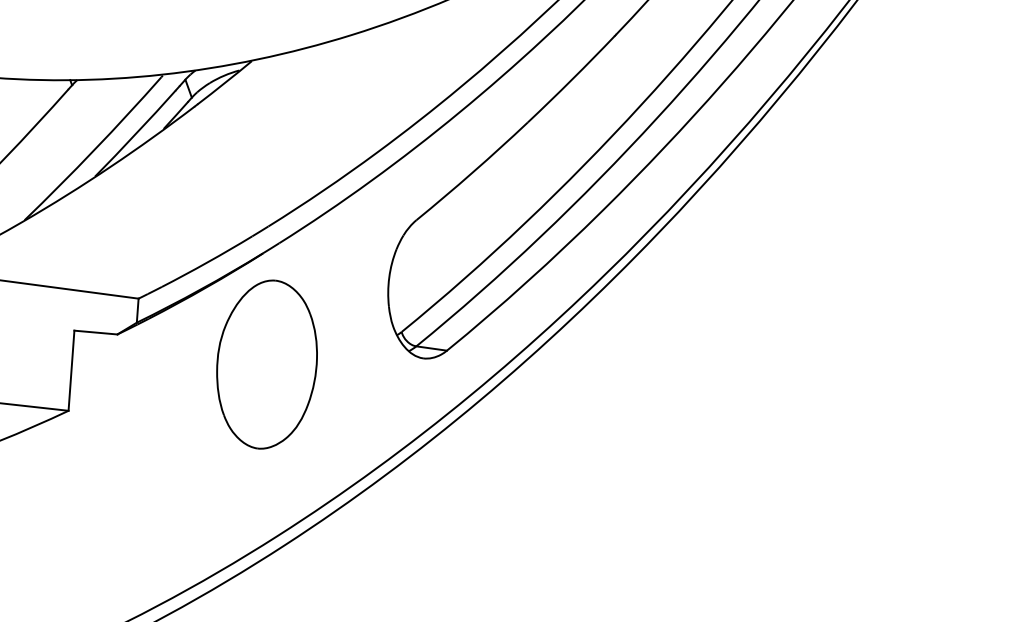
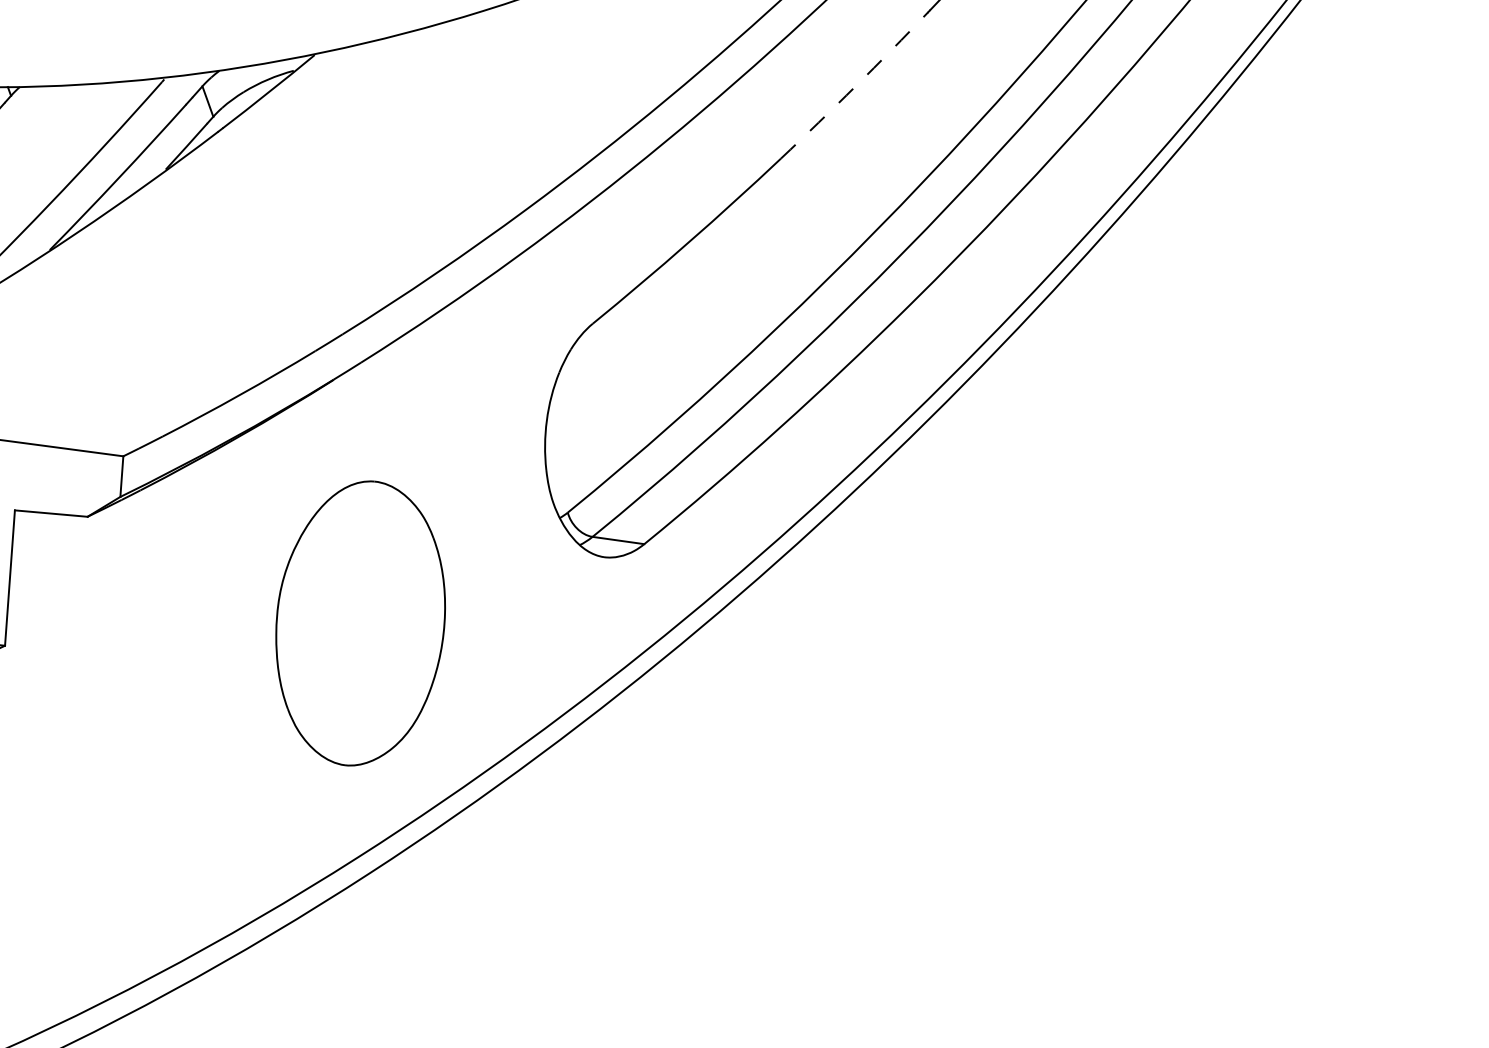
arc: (572, 79) -> (856, 86), solid -> dashed
part: (266, 364) -> (359, 623), moved

